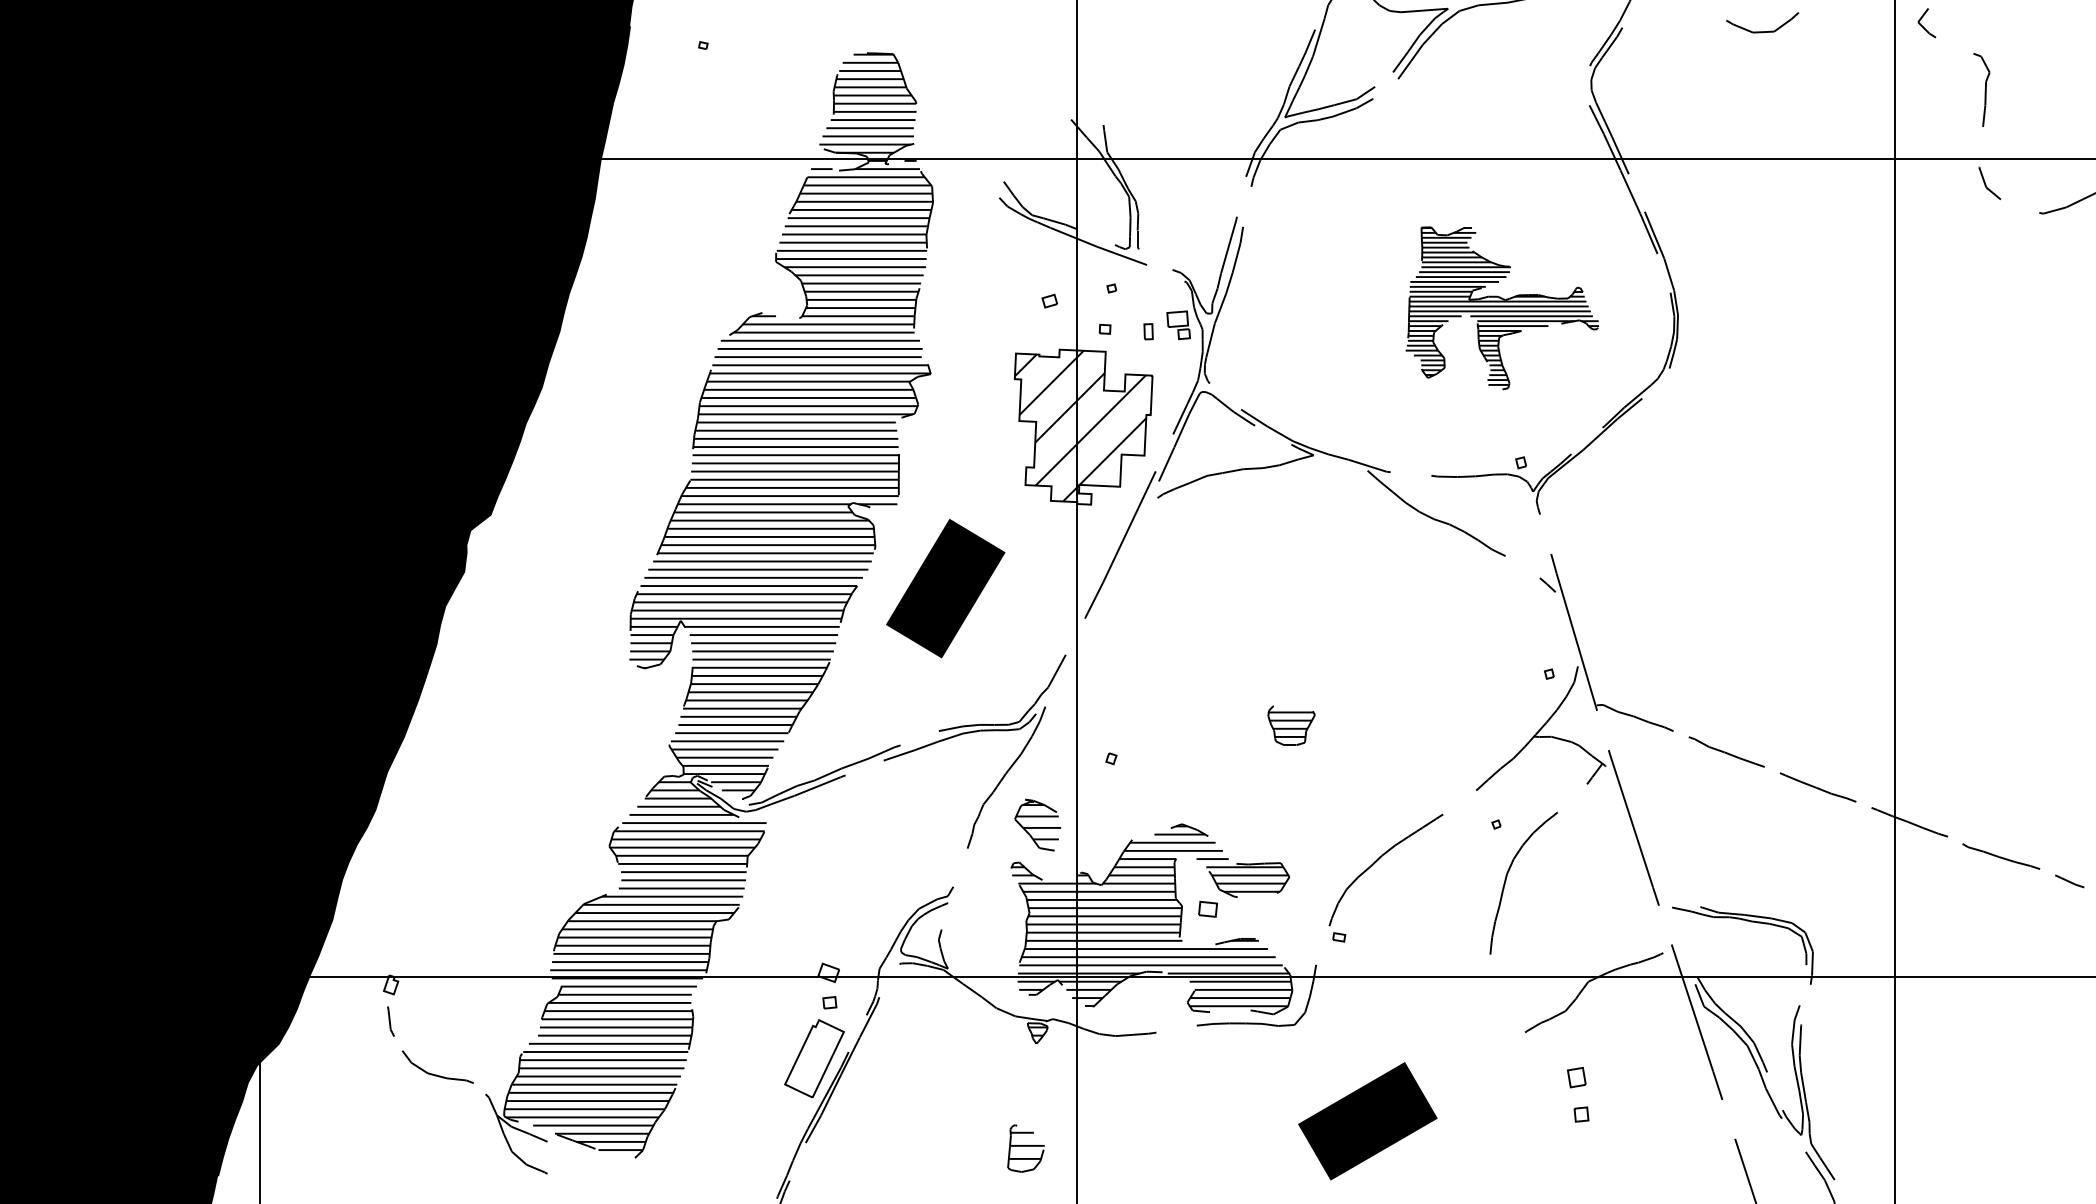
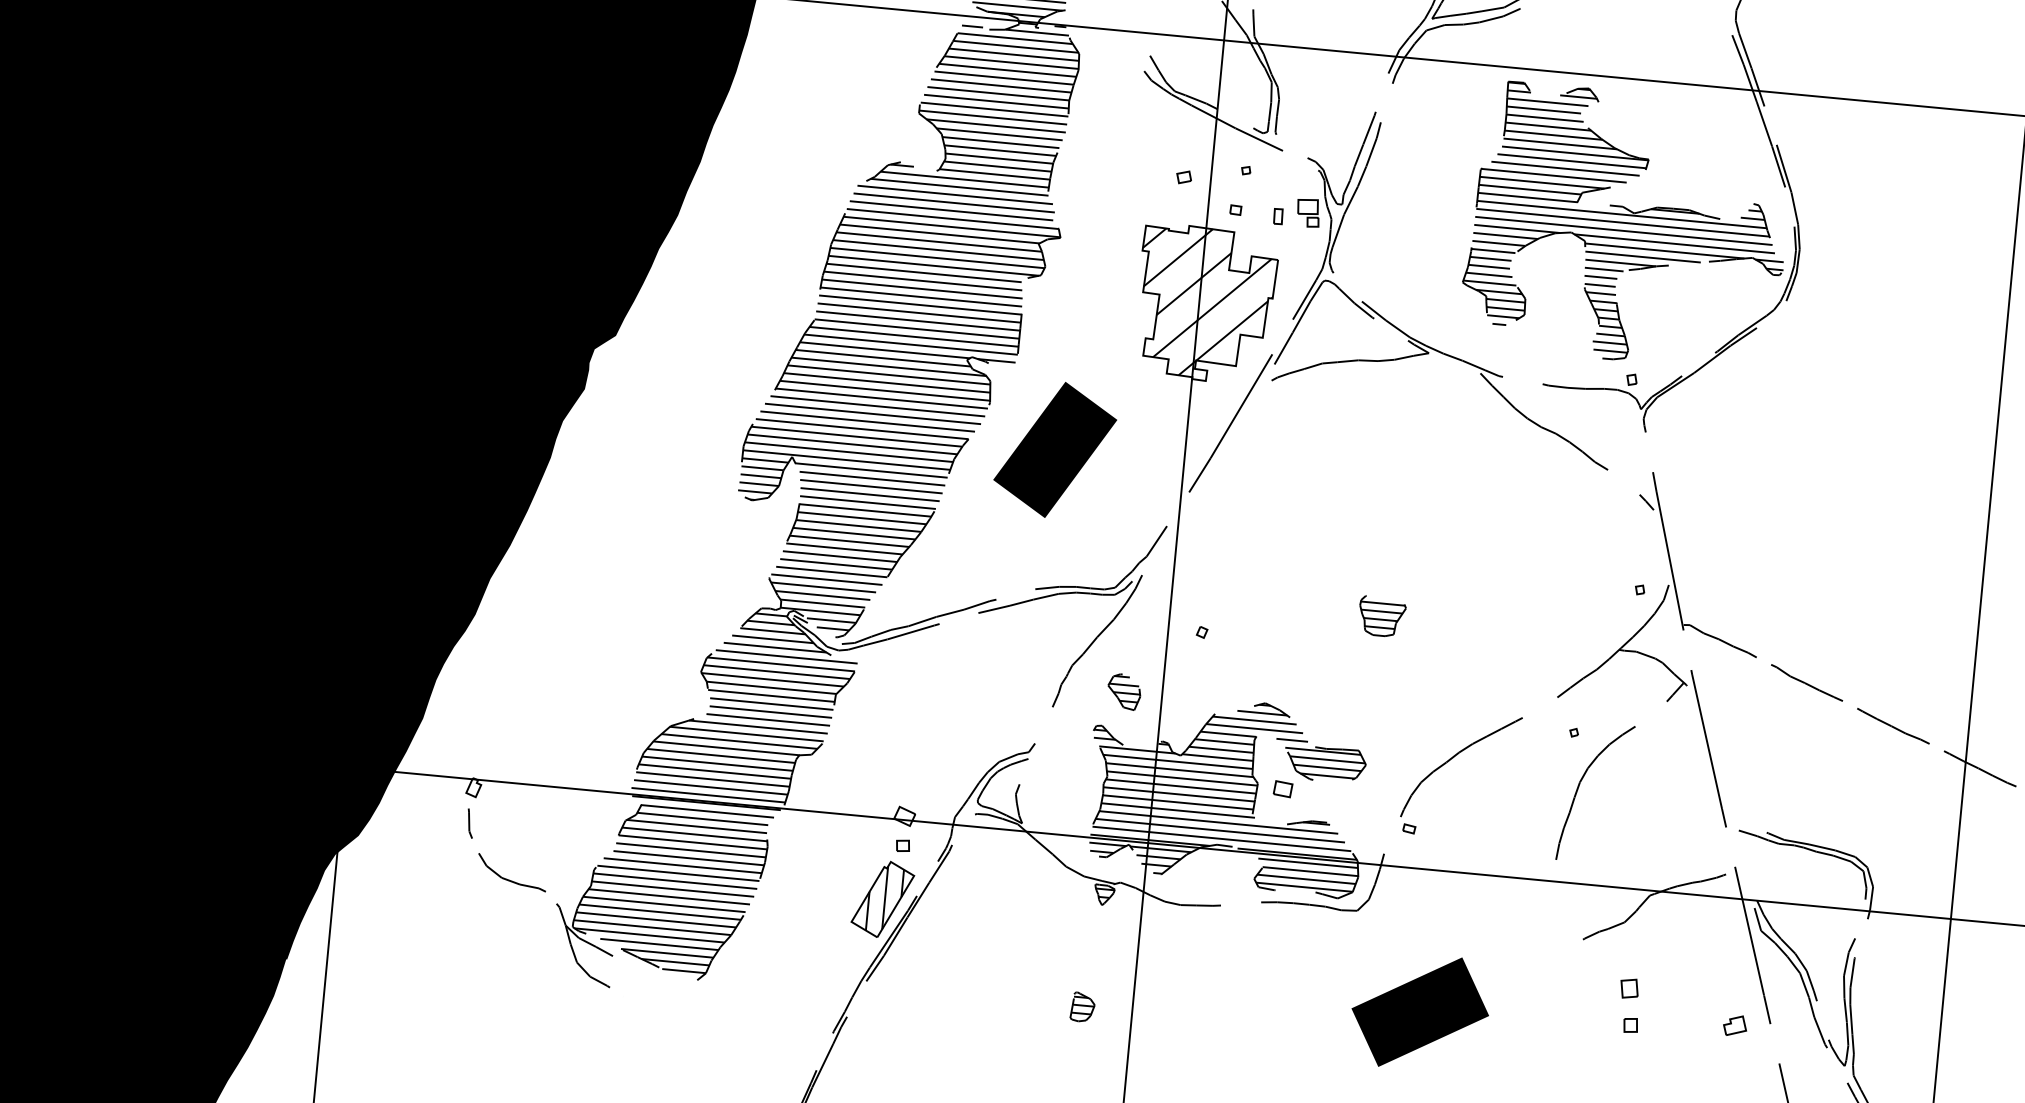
part: (1501, 308) -> (1627, 226), size x1.67
part: (1038, 826) -> (1124, 692), size x0.71
hatch: (816, 1058) -> (884, 899), added
part: (1686, 1104) -> (1734, 1025), added
part: (1026, 1148) -> (1082, 1007), size x0.62

